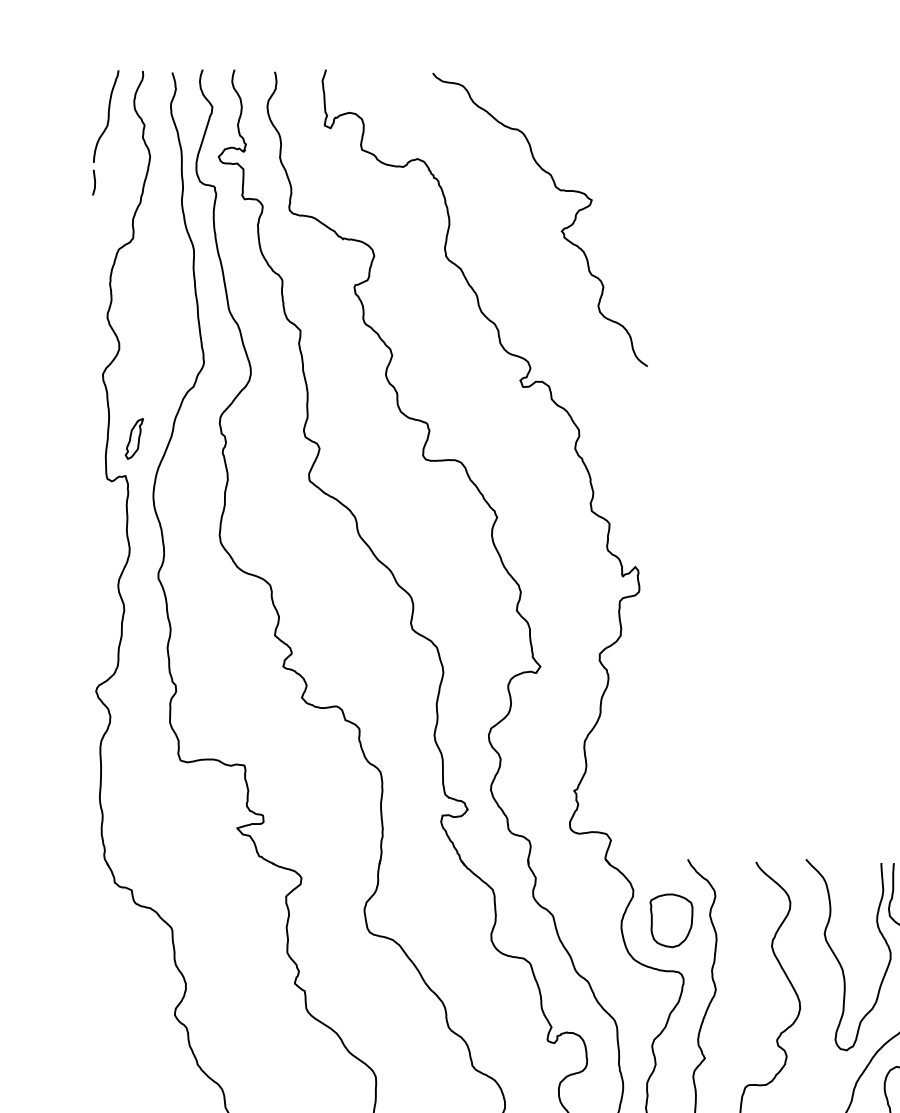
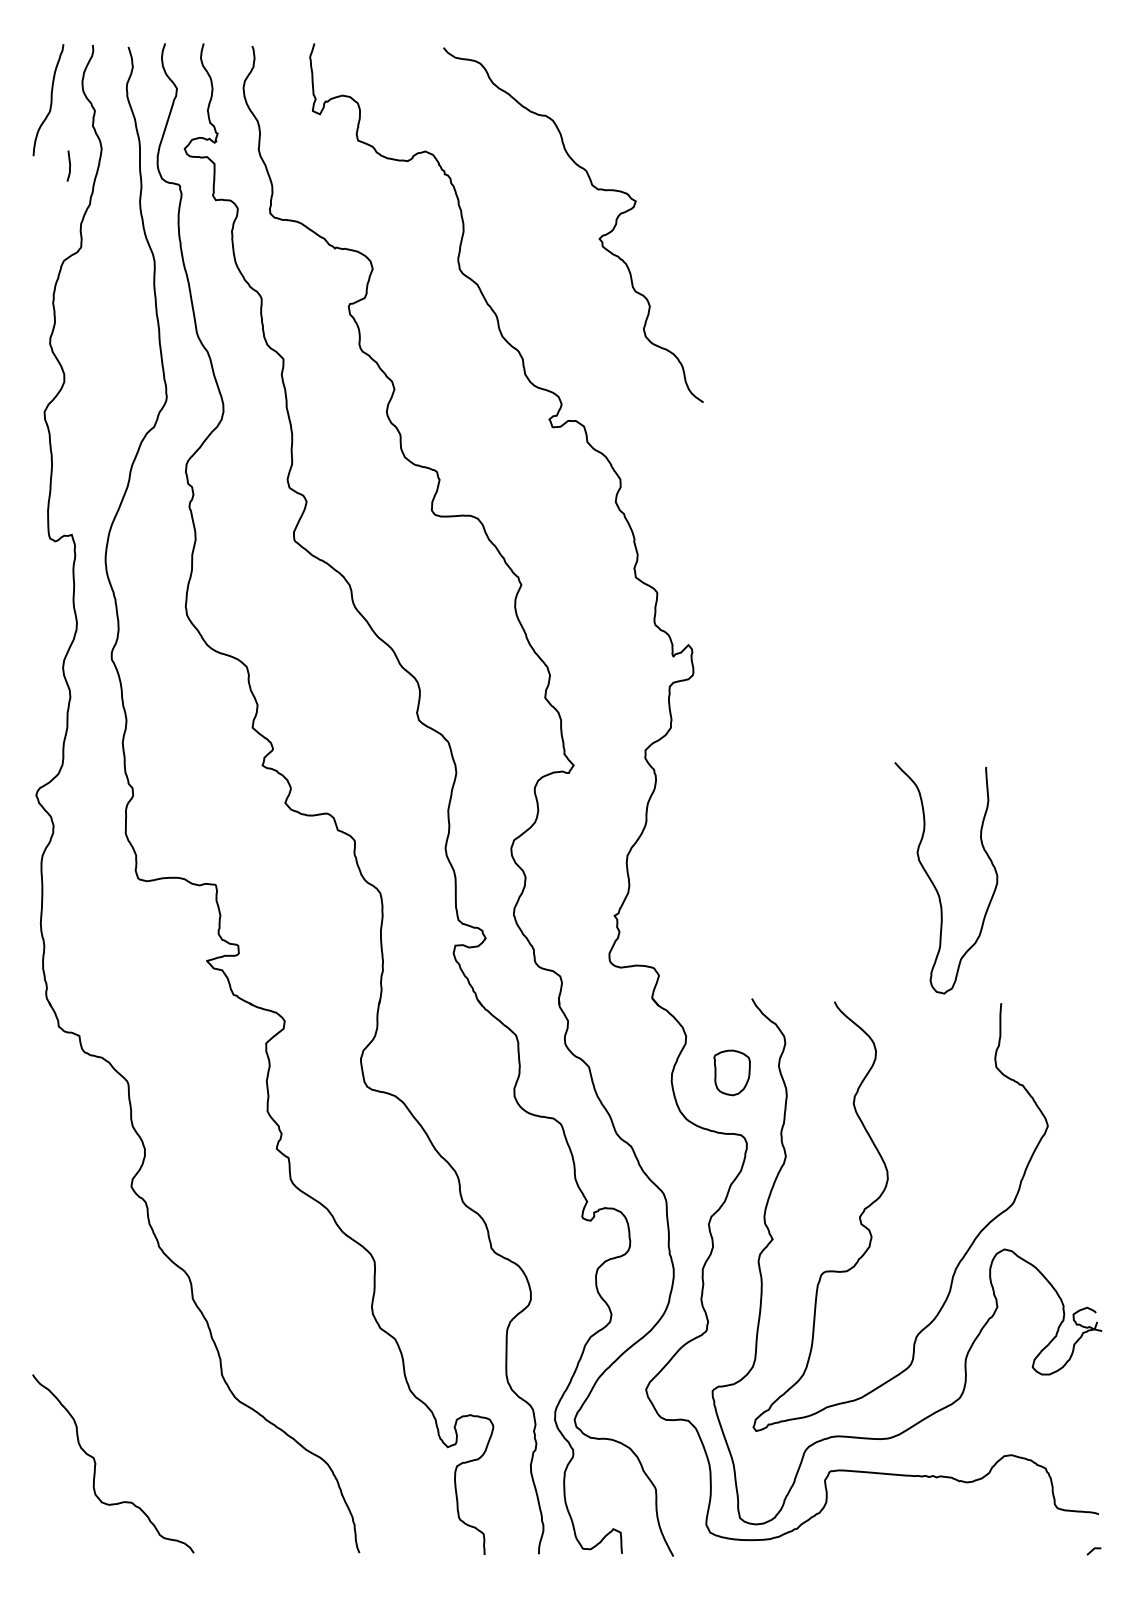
curve: (94, 182) -> (69, 165), moved
part: (134, 439) -> (82, 490), removed
part: (670, 920) -> (731, 1072), size x0.7
curve: (838, 960) -> (934, 884), moved

